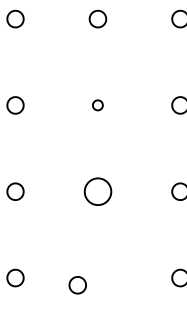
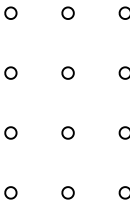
part: (97, 104) -> (67, 72), size x1.67
part: (97, 191) -> (67, 132), size x0.62
part: (76, 284) -> (67, 192), moved

